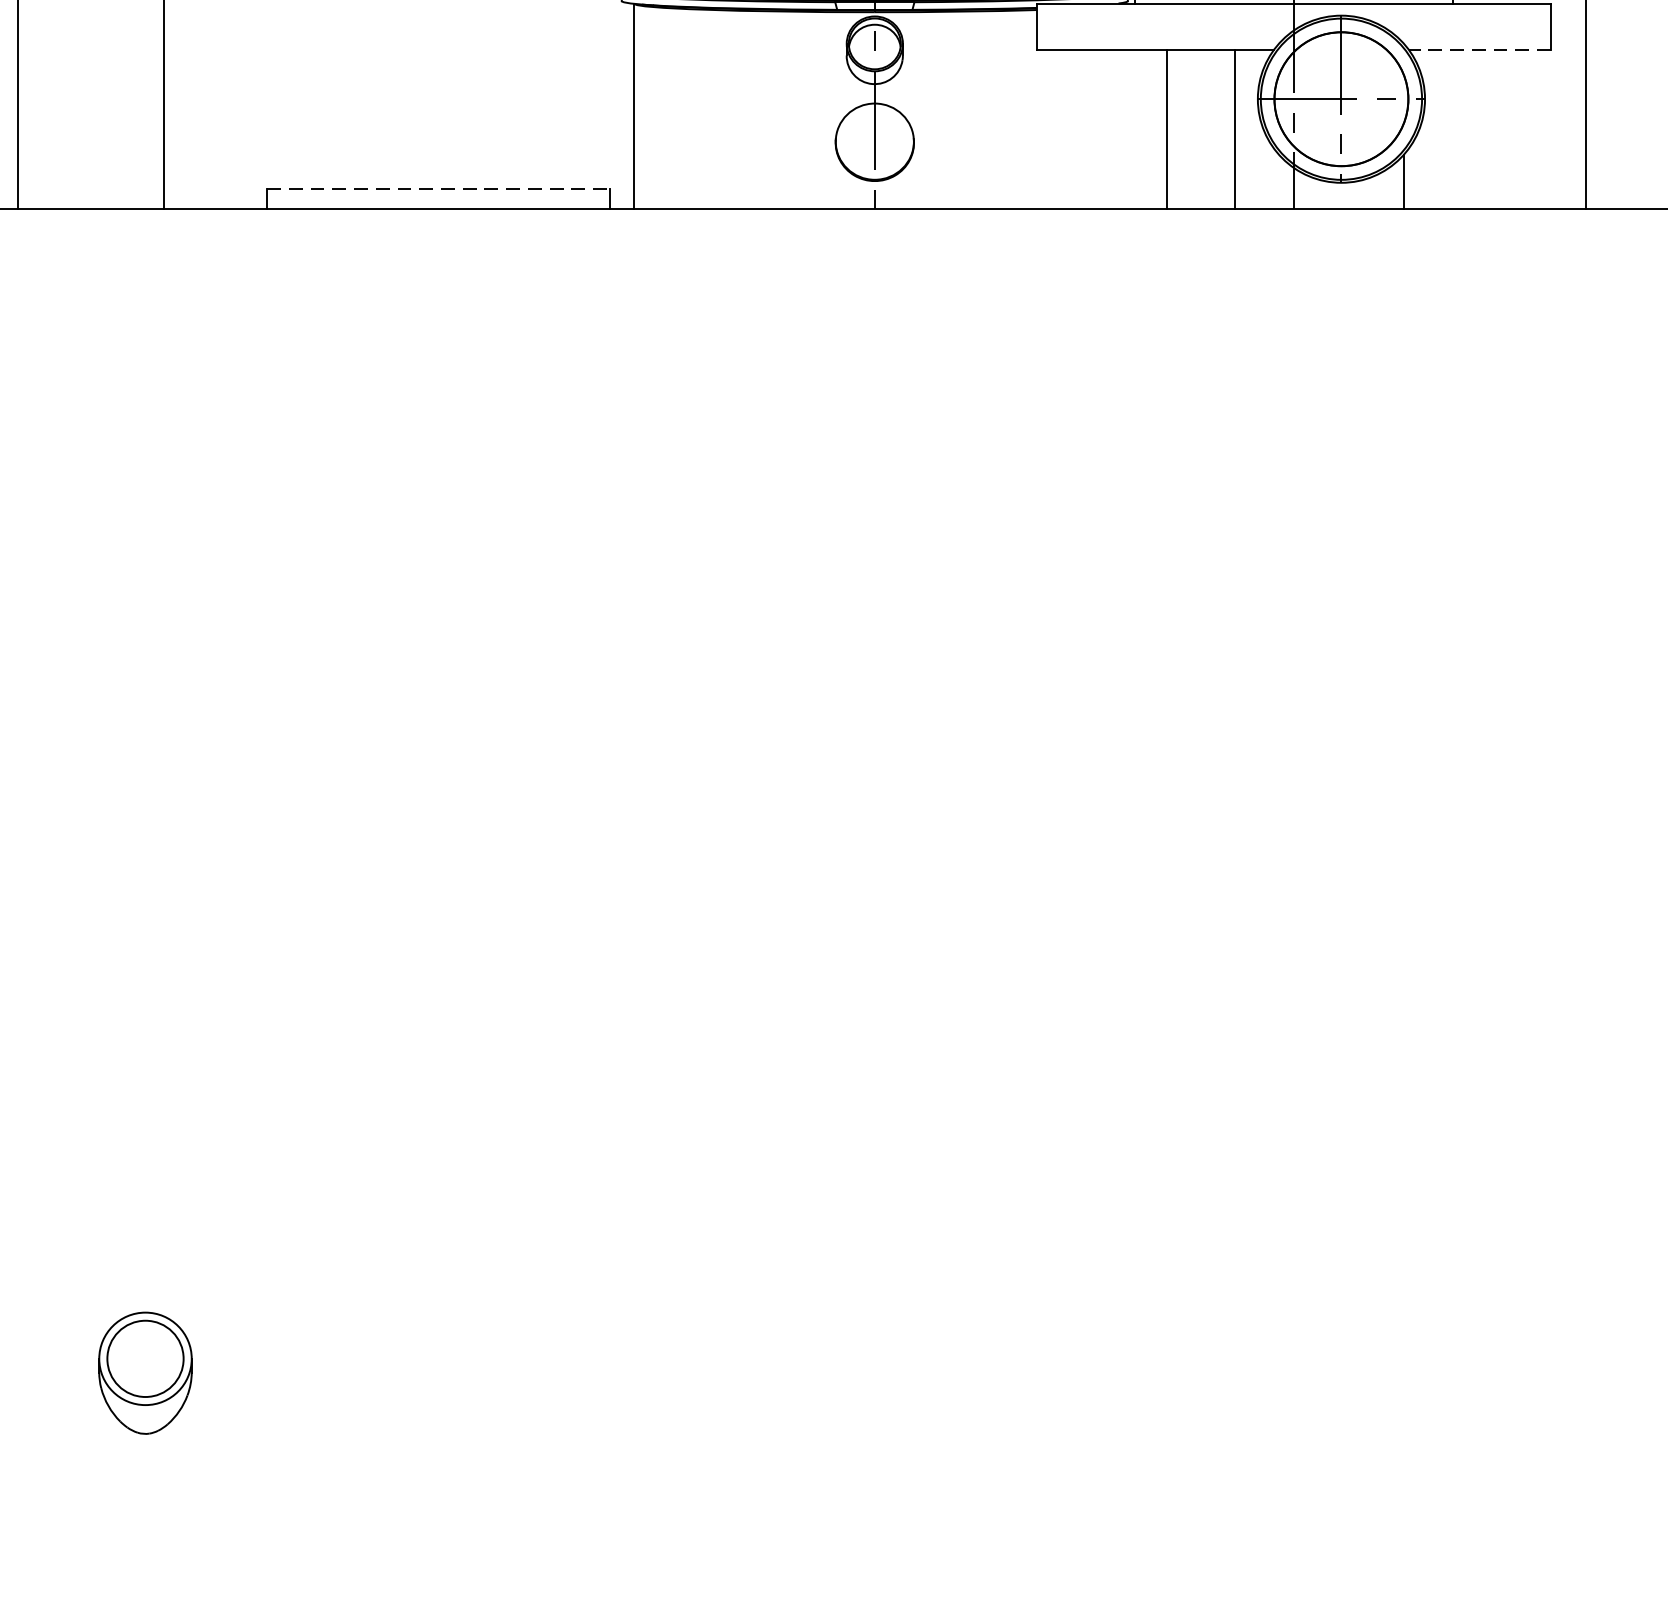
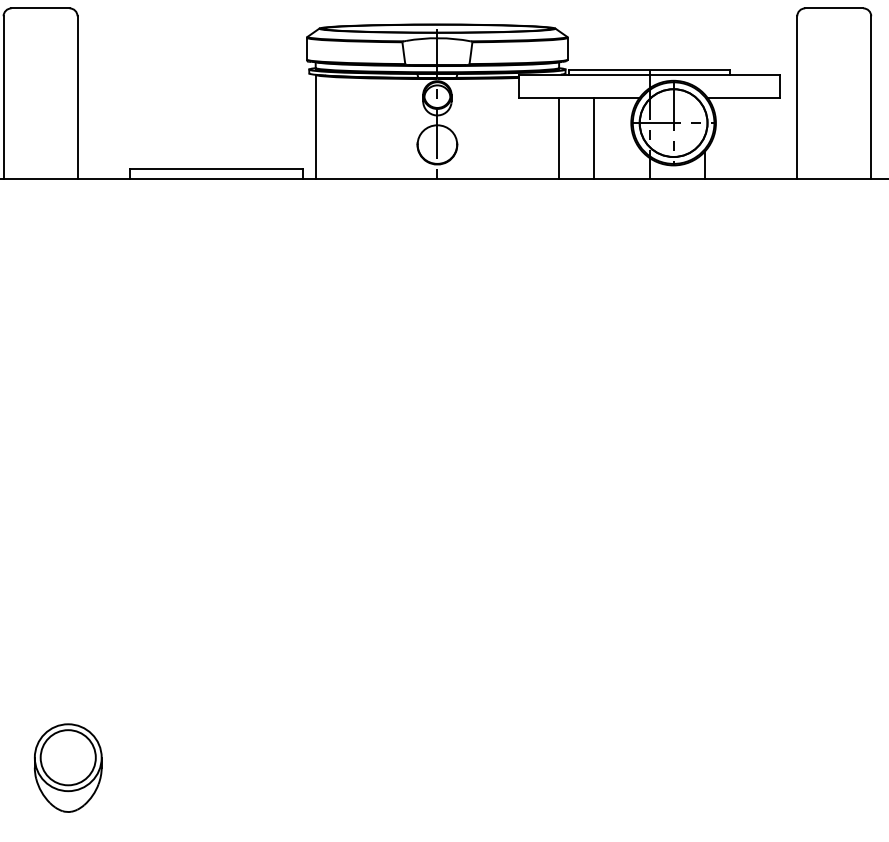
line: (1479, 50) -> (743, 98), dashed -> solid
line: (1167, 129) -> (559, 138), moved
line: (1234, 129) -> (593, 138), moved
line: (438, 188) -> (216, 168), dashed -> solid
part: (144, 1372) -> (67, 767), size x1.43

